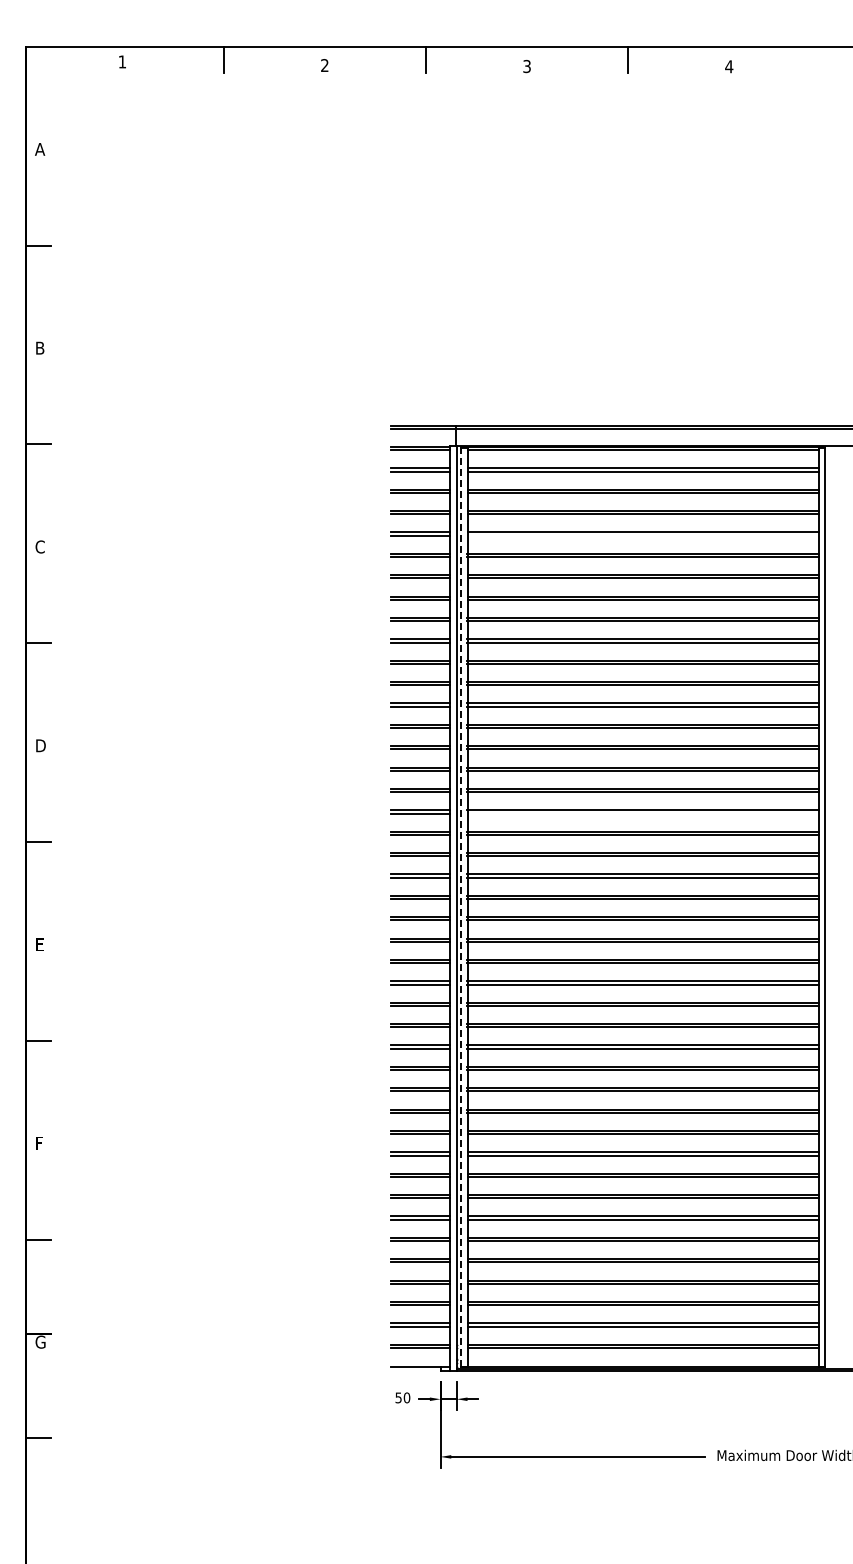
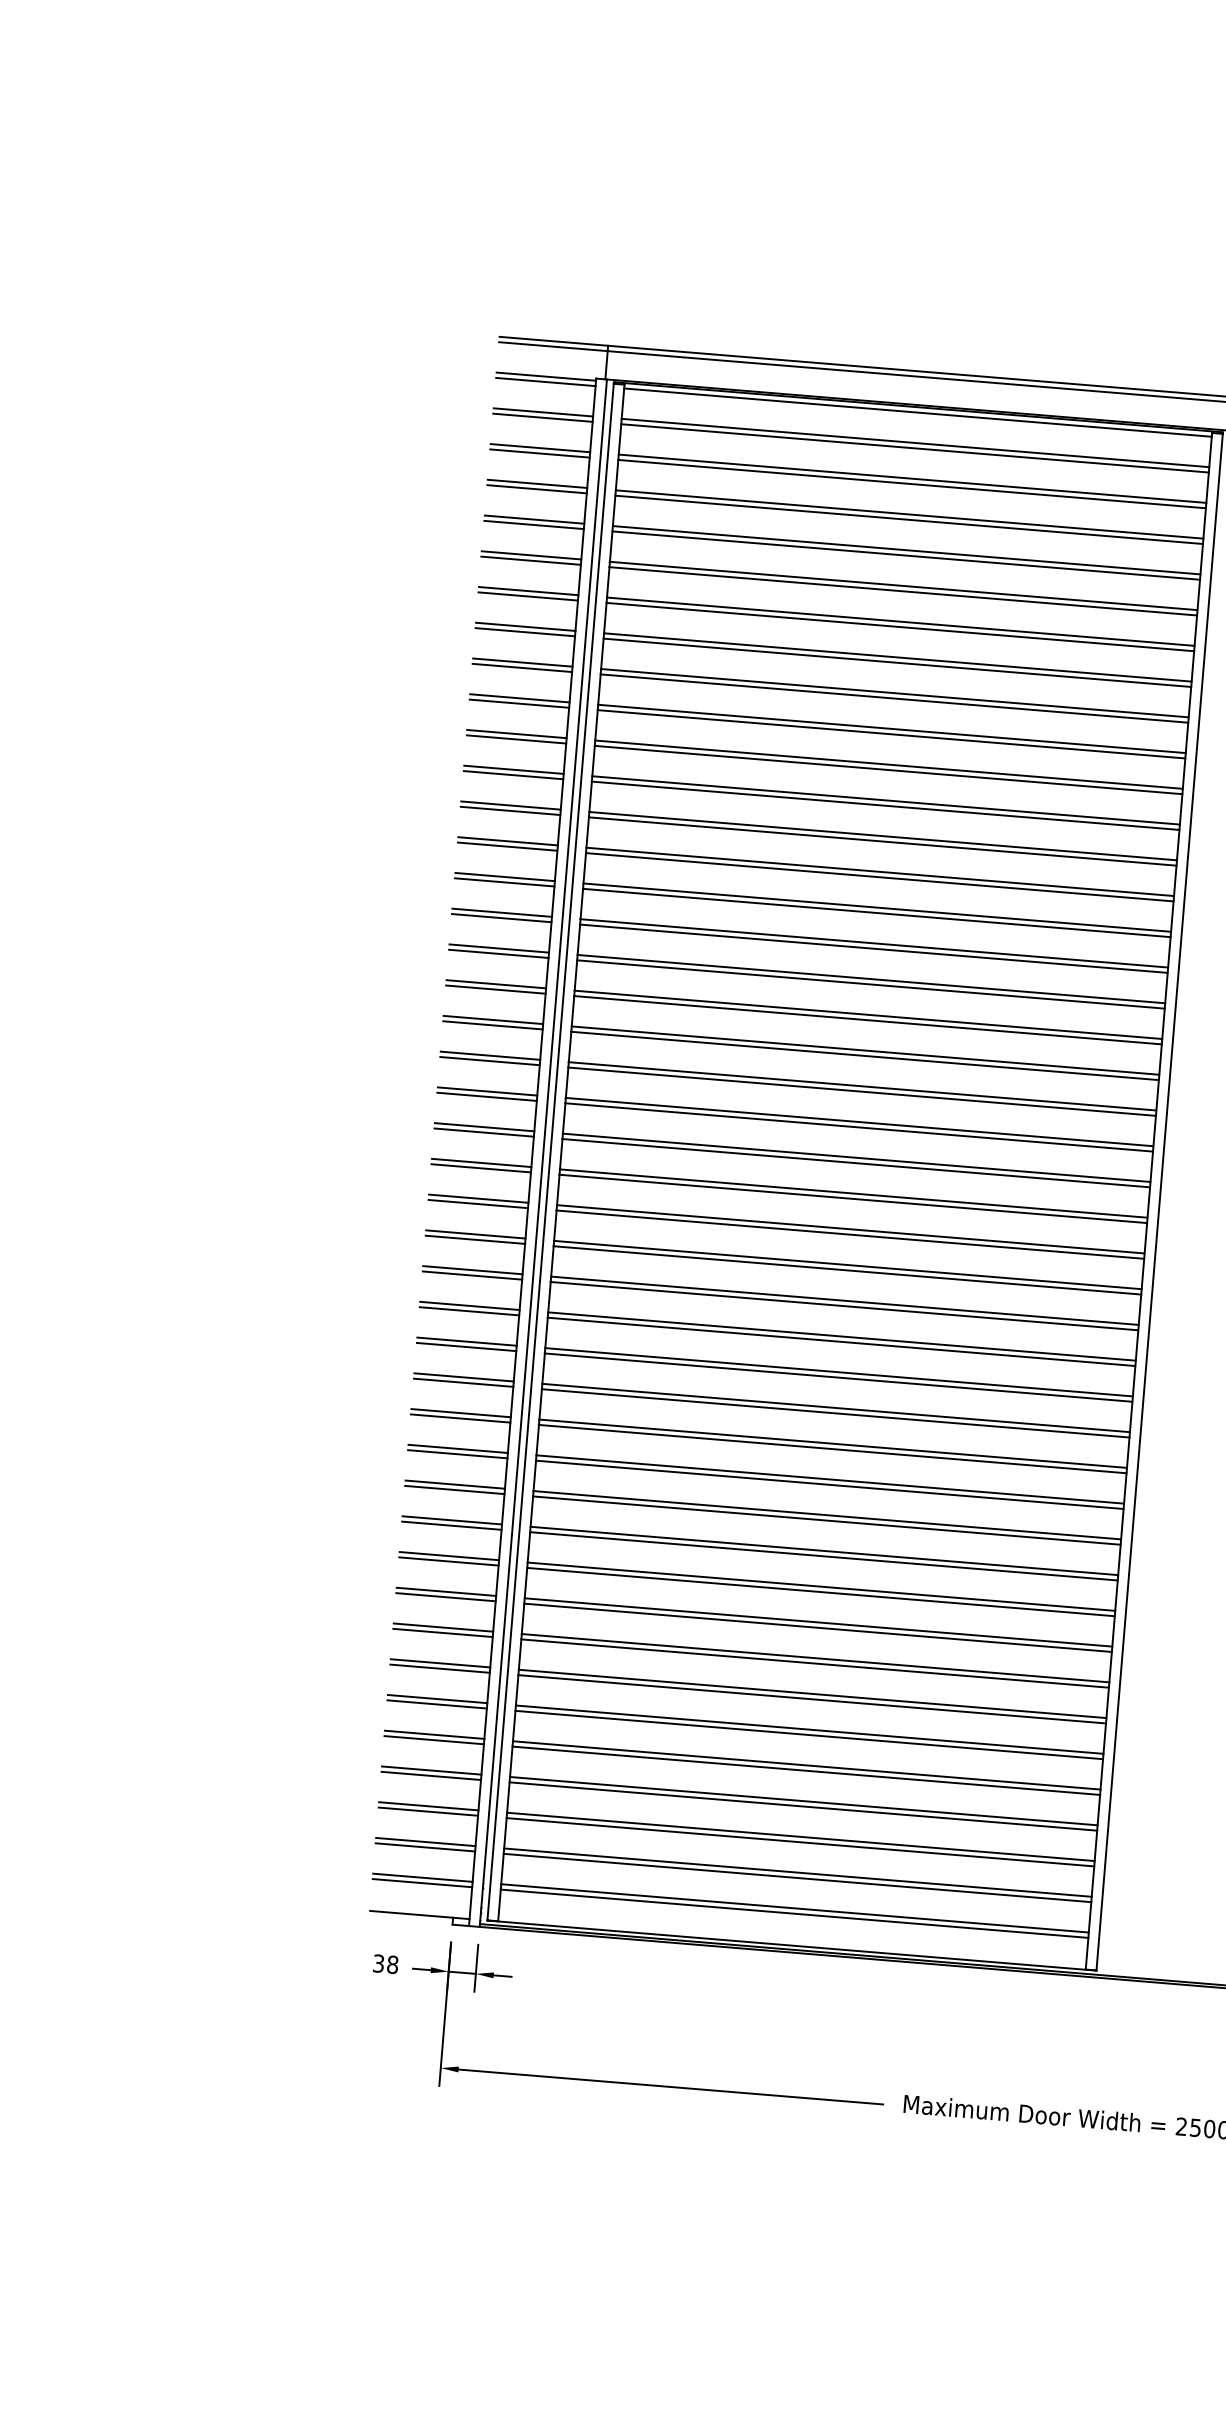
line: (642, 535) -> (905, 555), added
line: (642, 813) -> (866, 1020), added
line: (461, 906) -> (551, 1150), dashed -> solid
text: (402, 1397) -> (385, 1963), 50 -> 38

